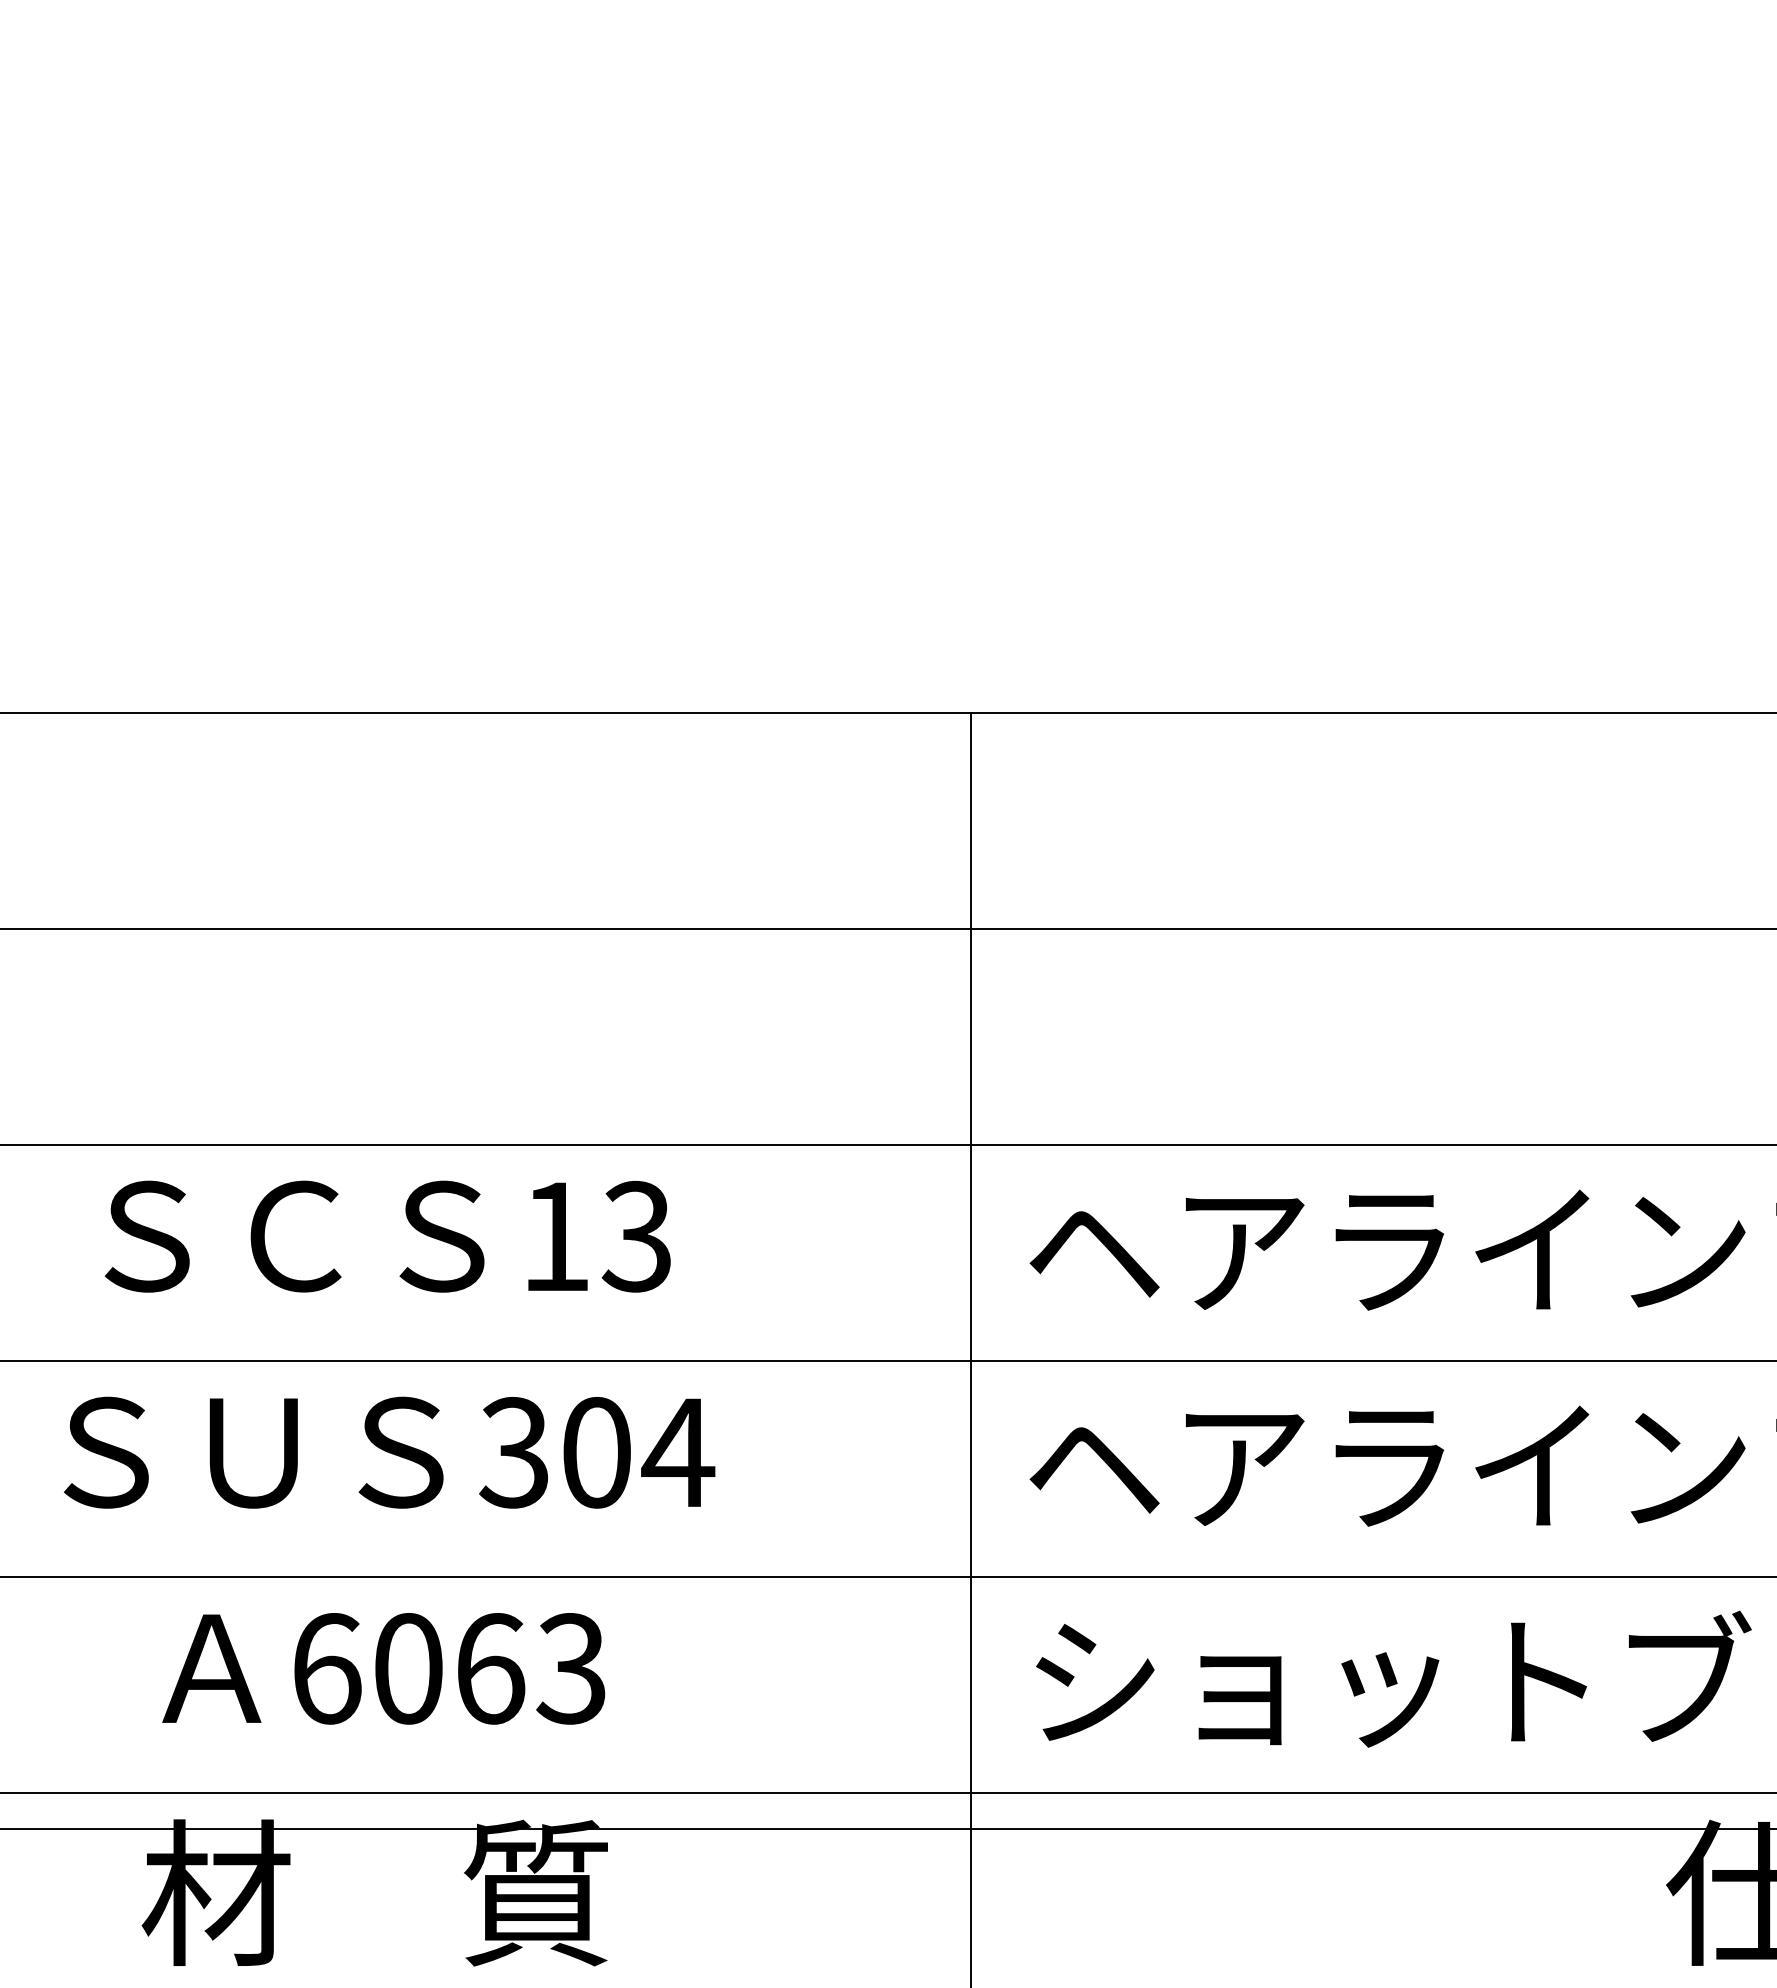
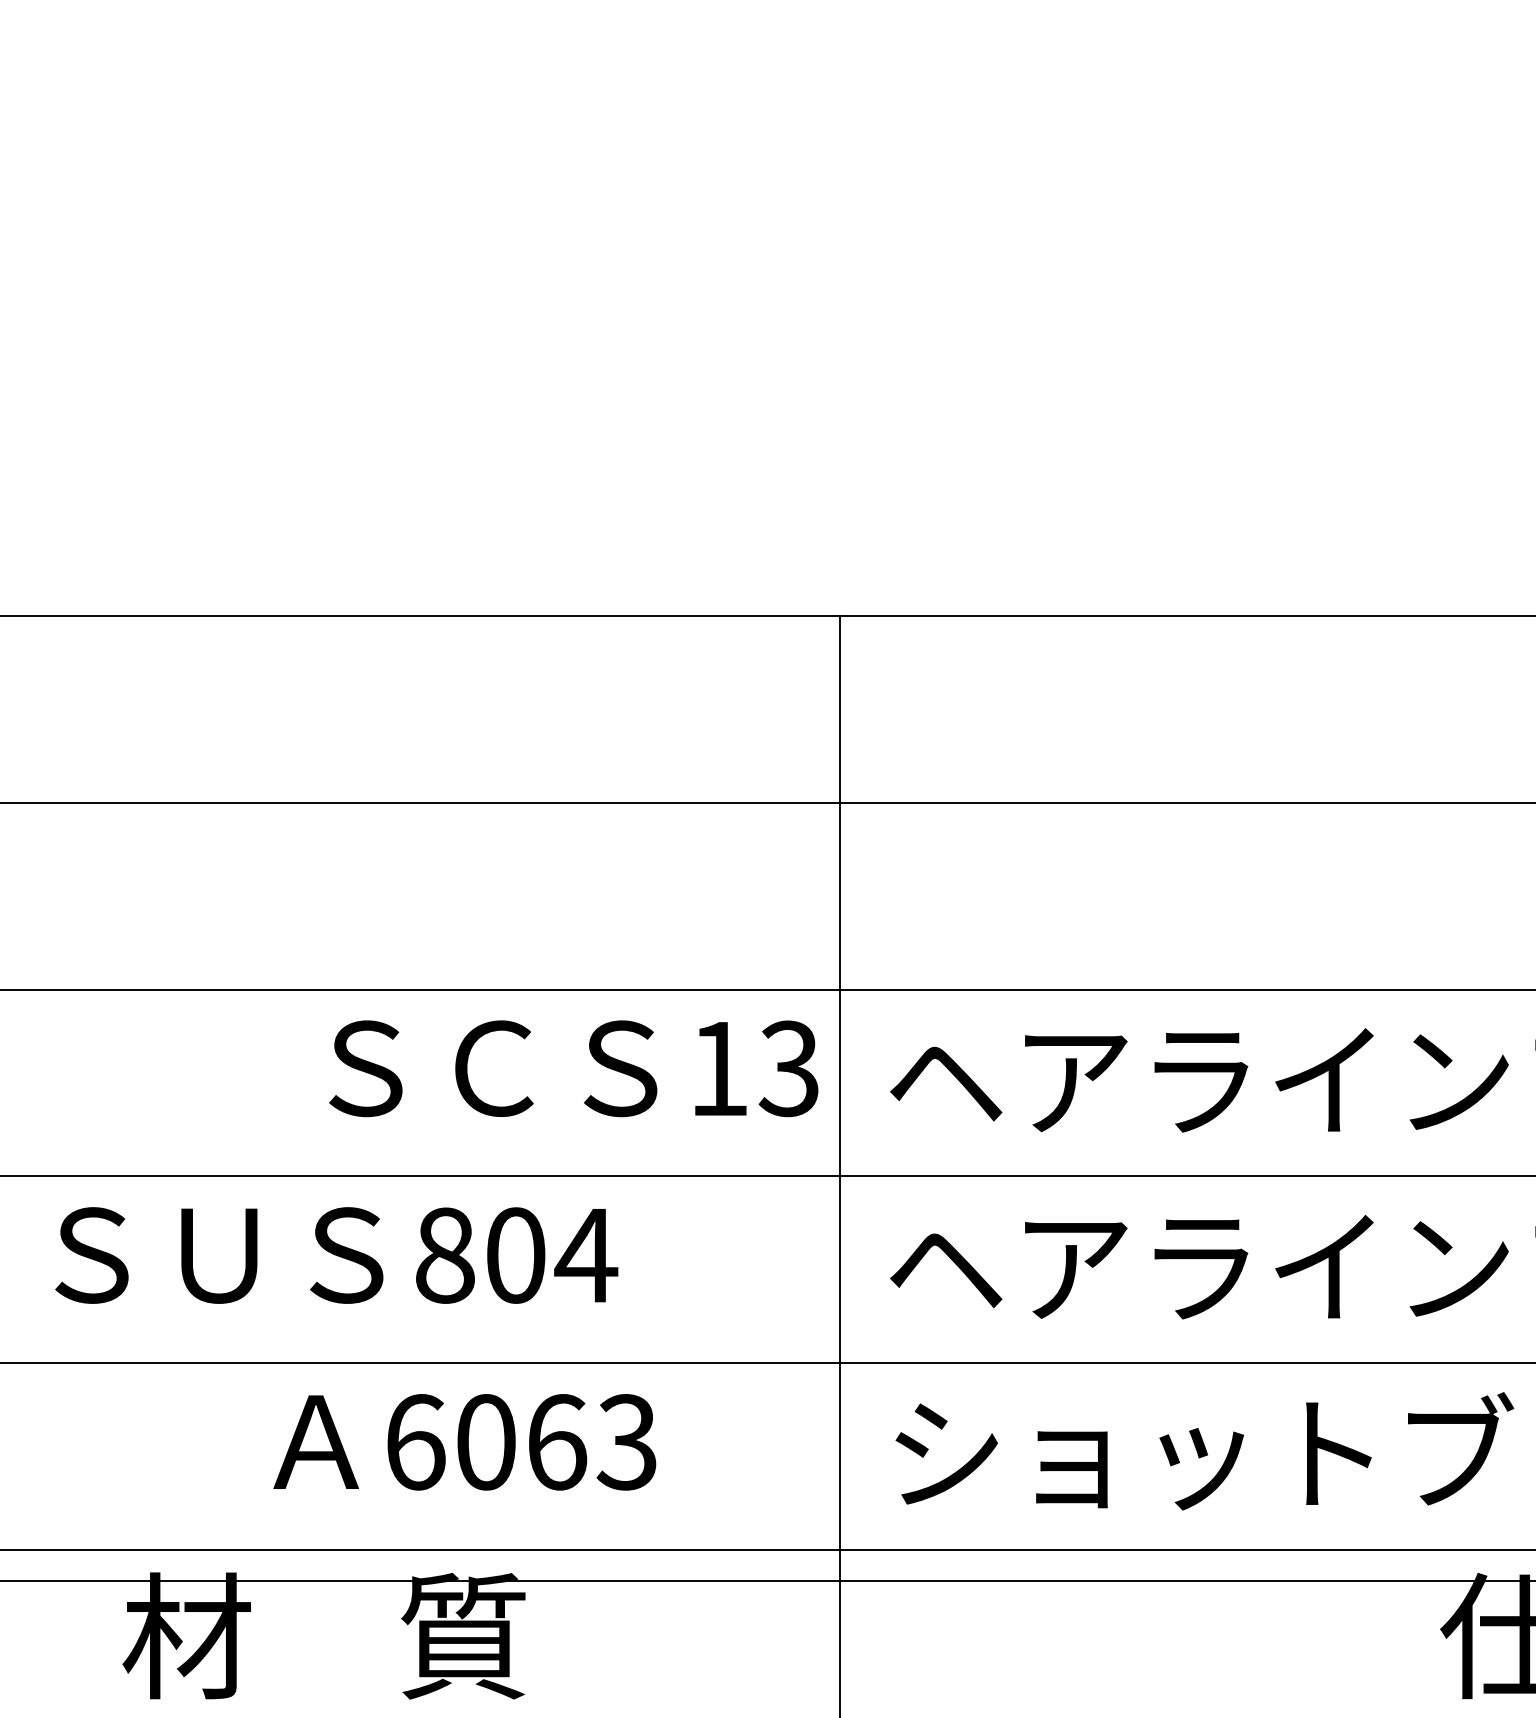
text: (387, 1236) -> (573, 1068), moved
text: (514, 1452) -> (444, 1255), 304 -> 804
text: (383, 1668) -> (464, 1442), moved

